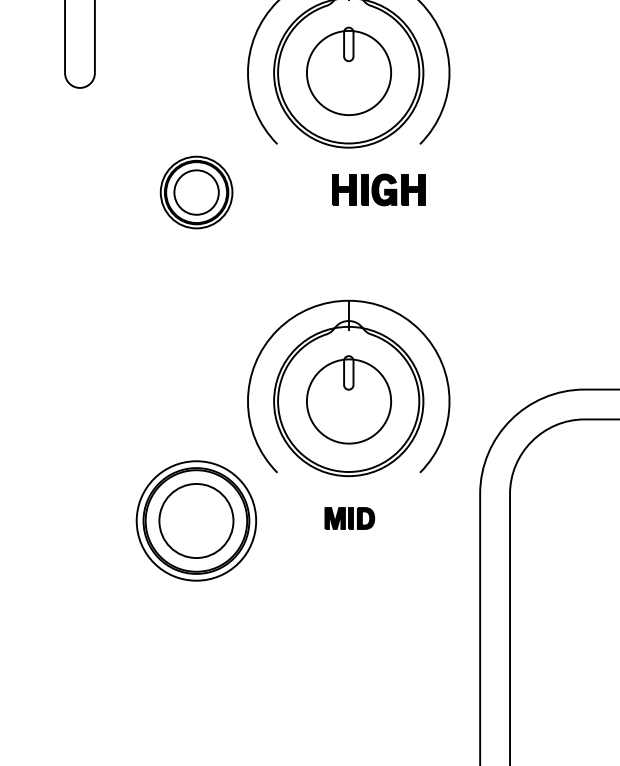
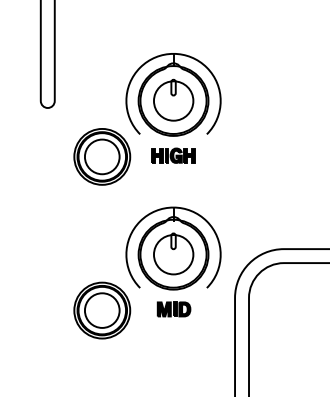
part: (378, 189) -> (173, 155), moved
part: (196, 191) -> (102, 156), size x1.67
part: (348, 518) -> (173, 309), size x1.43

